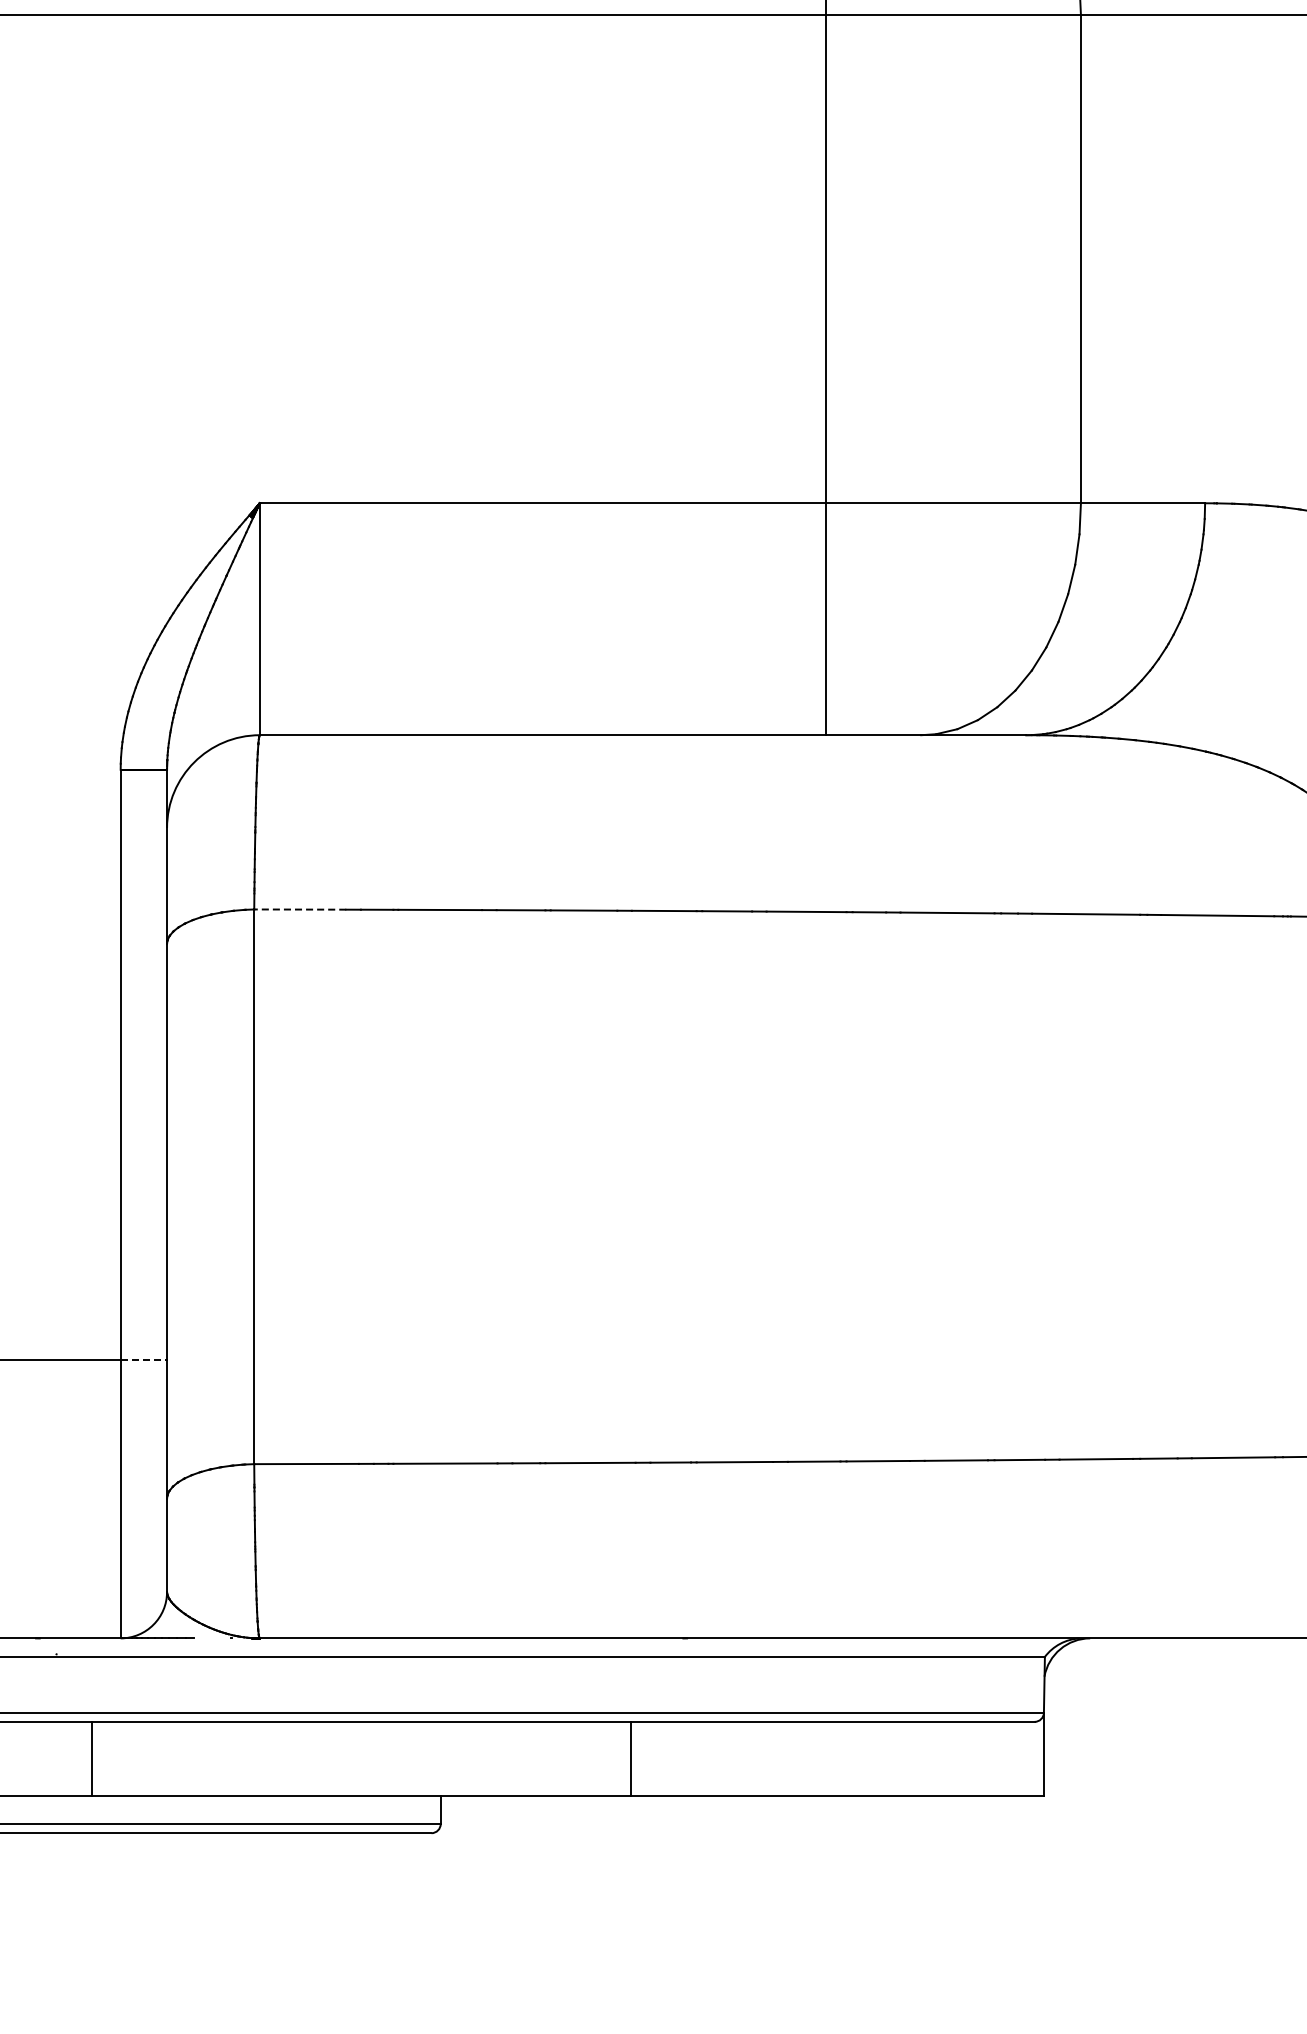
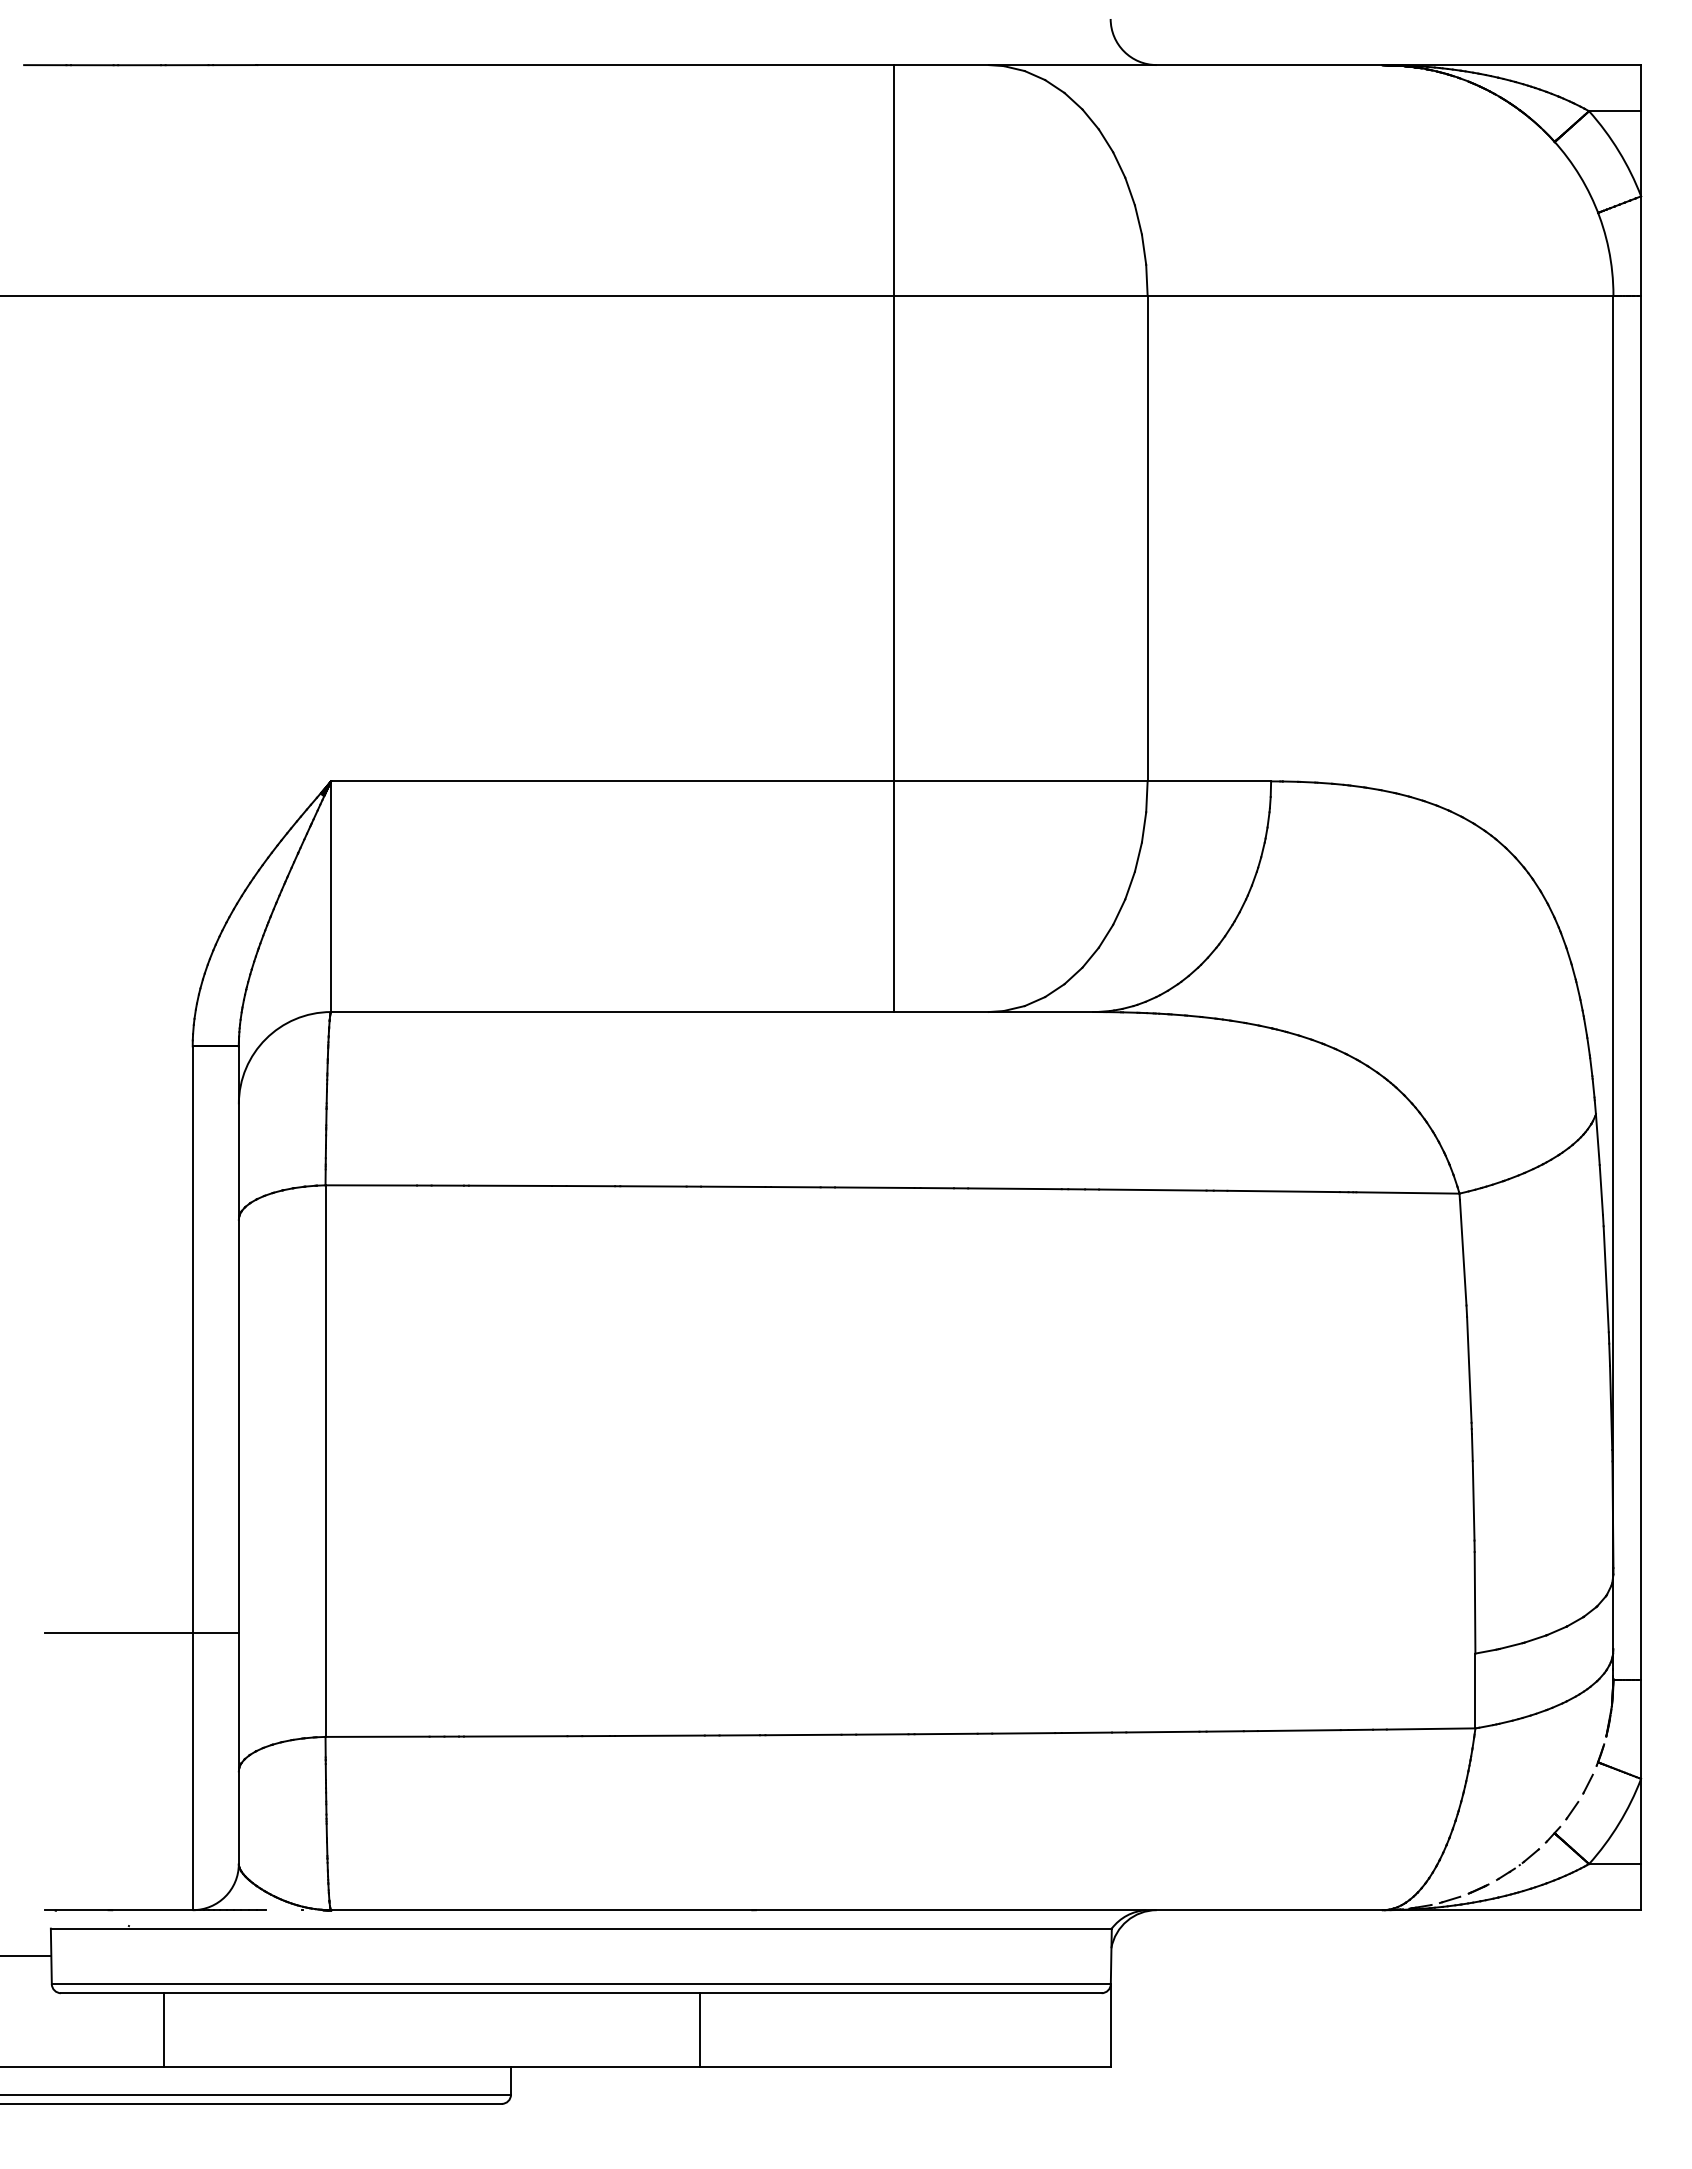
line: (300, 909) -> (371, 1185), dashed -> solid
line: (144, 1360) -> (216, 1633), dashed -> solid

